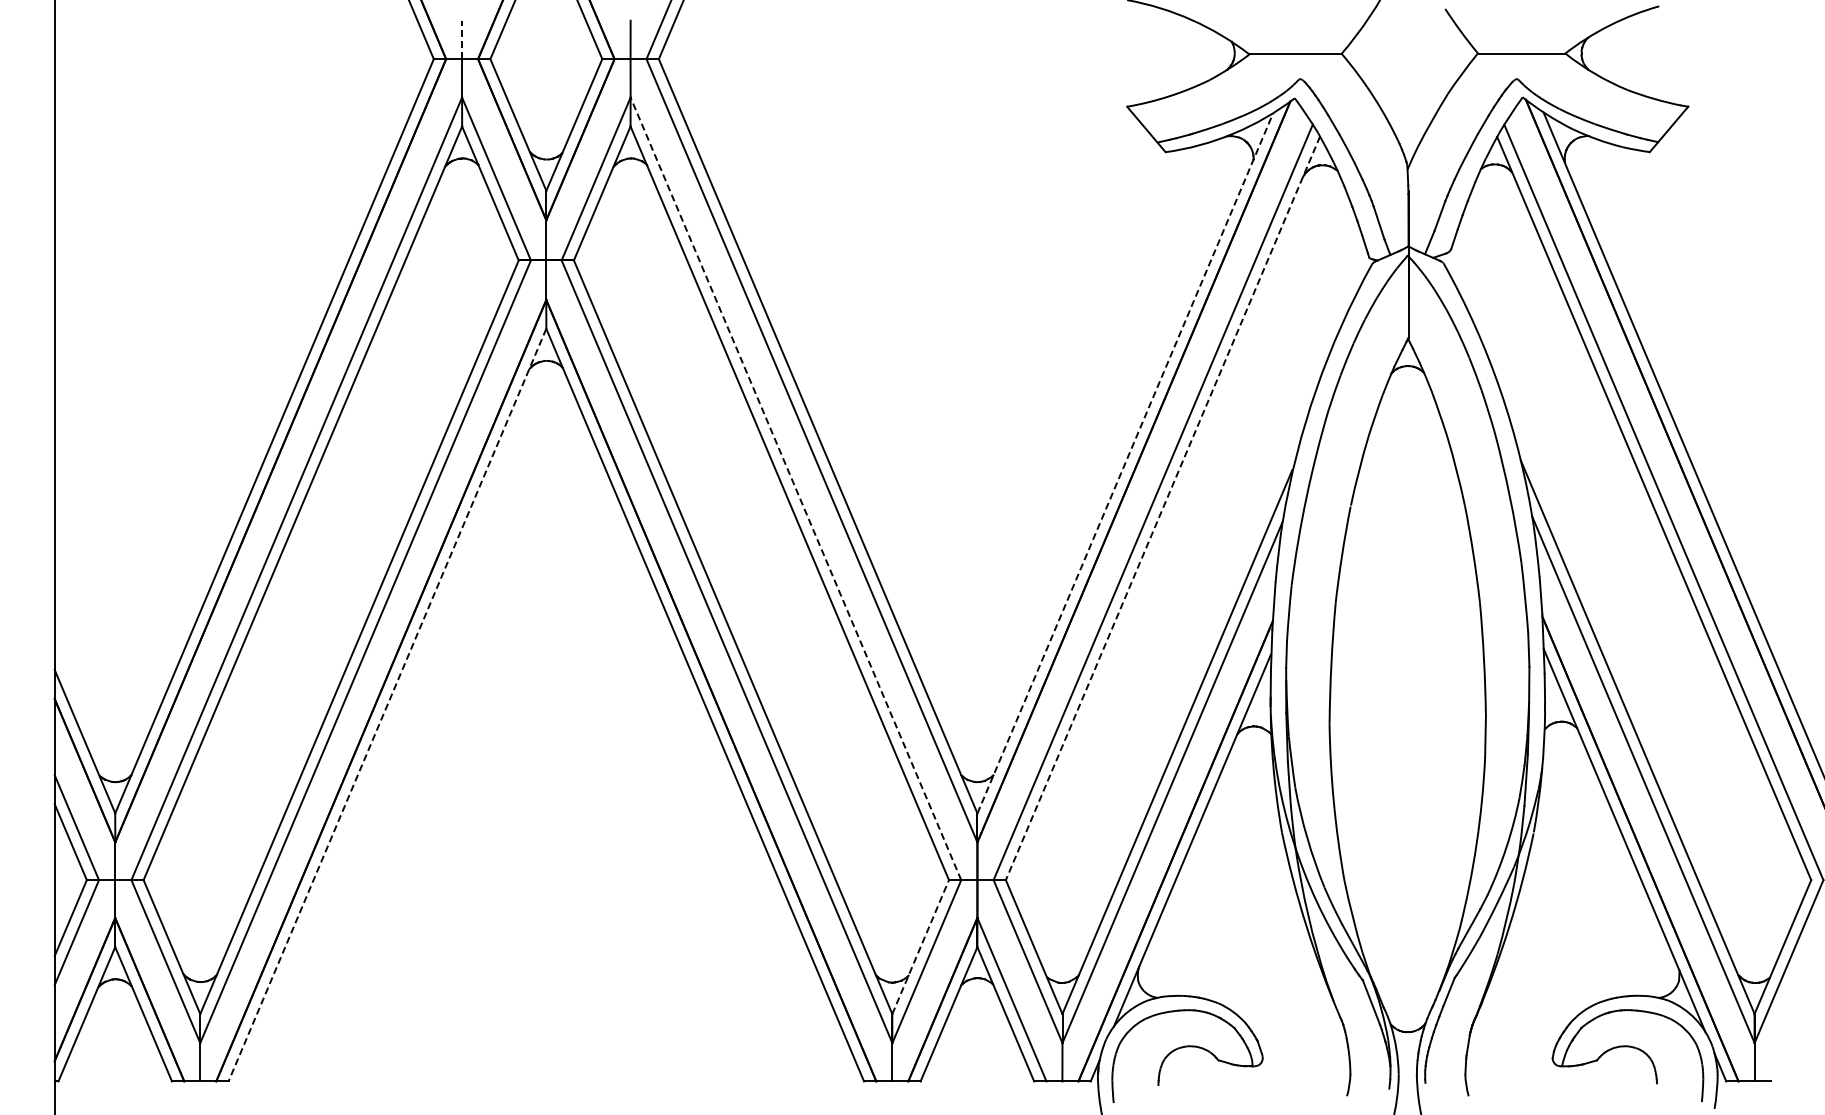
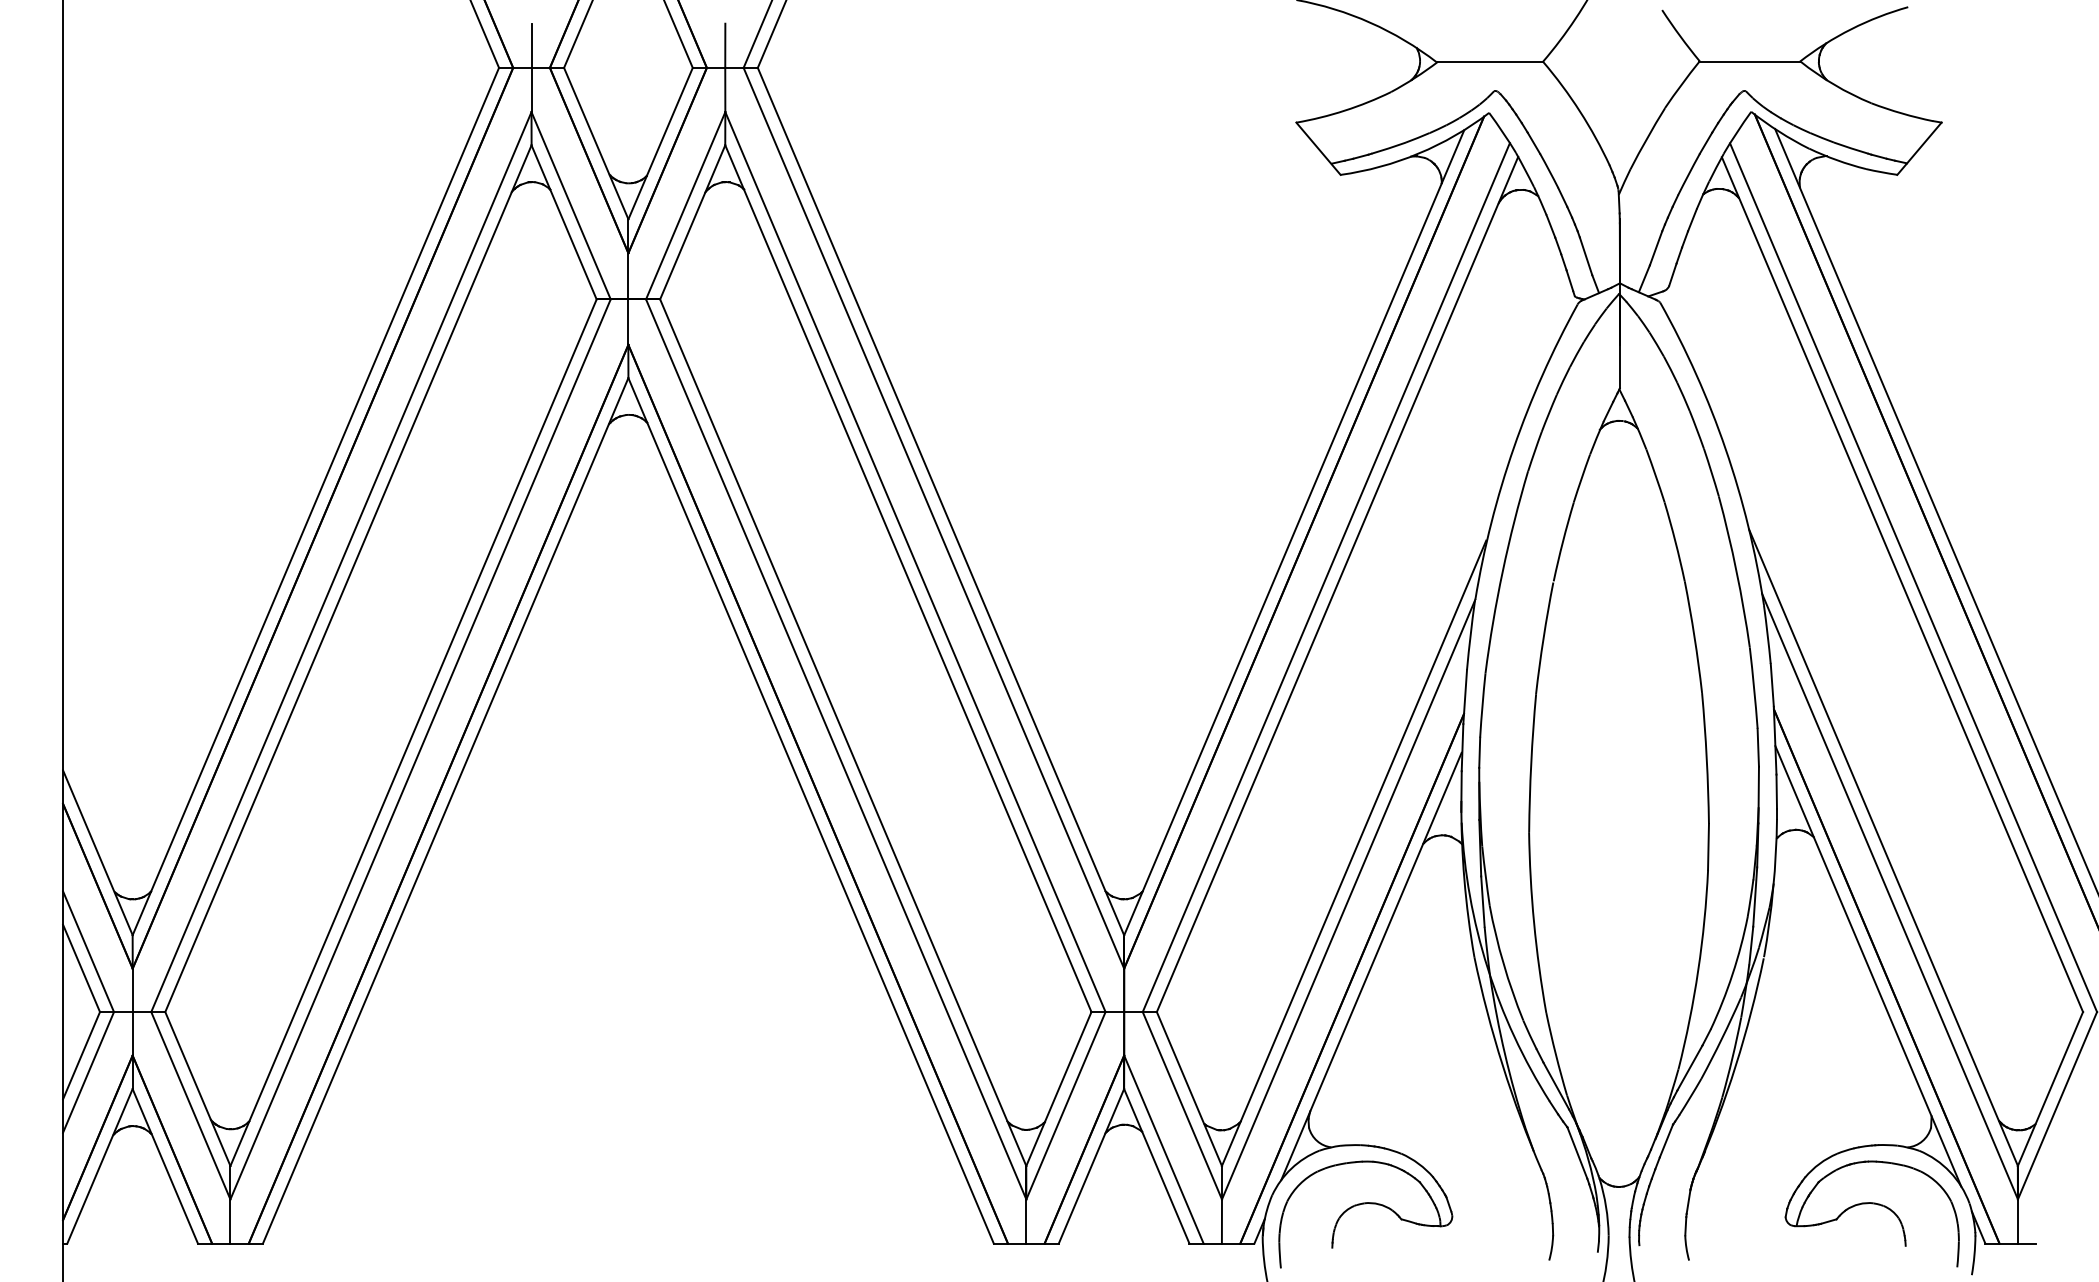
line: (462, 39) -> (532, 45), dashed -> solid
line: (1125, 462) -> (1294, 531), dashed -> solid
line: (795, 488) -> (914, 561), dashed -> solid
line: (1162, 508) -> (1337, 584), dashed -> solid
line: (387, 705) -> (445, 811), dashed -> solid
line: (920, 947) -> (1058, 1089), dashed -> solid

